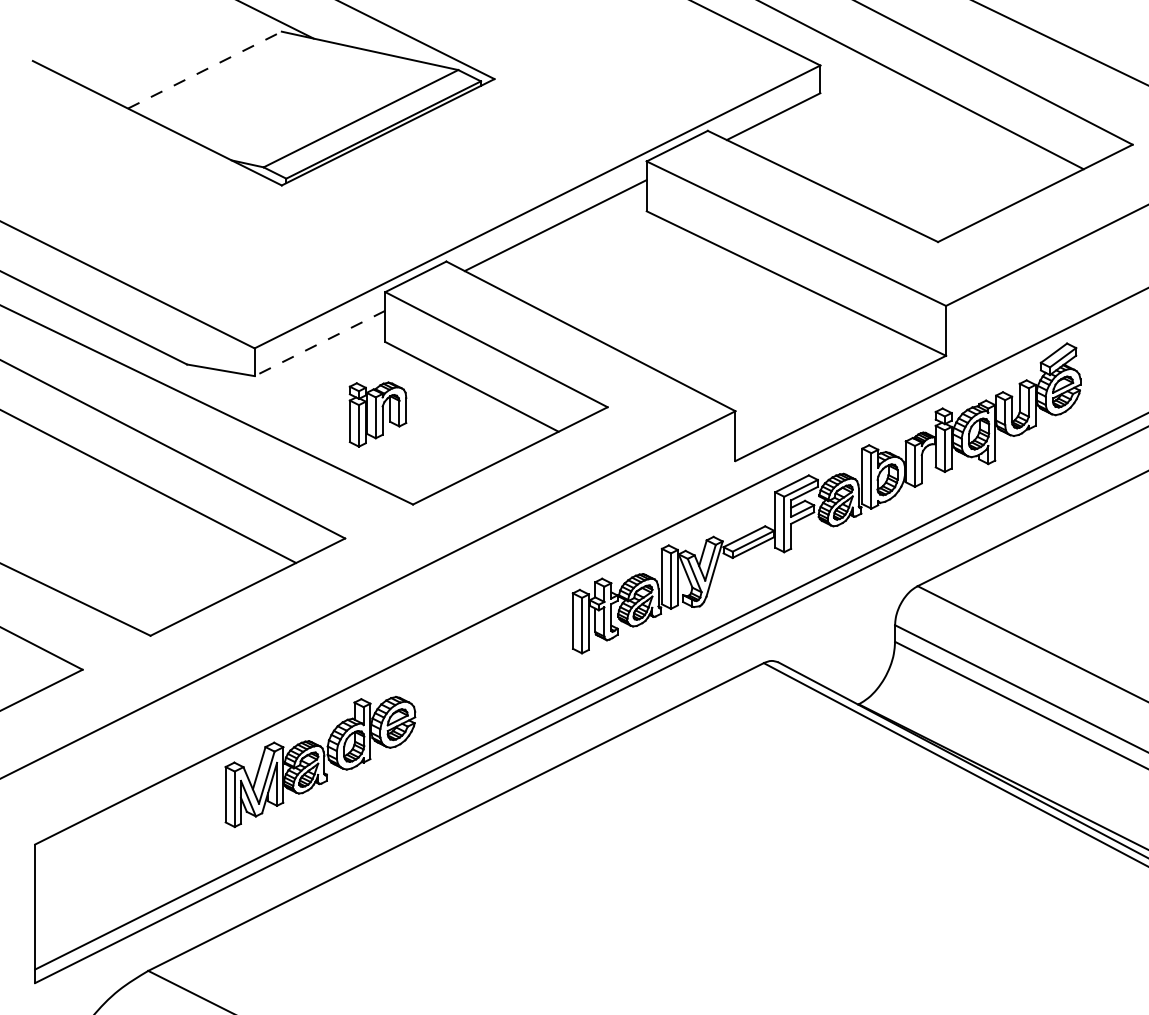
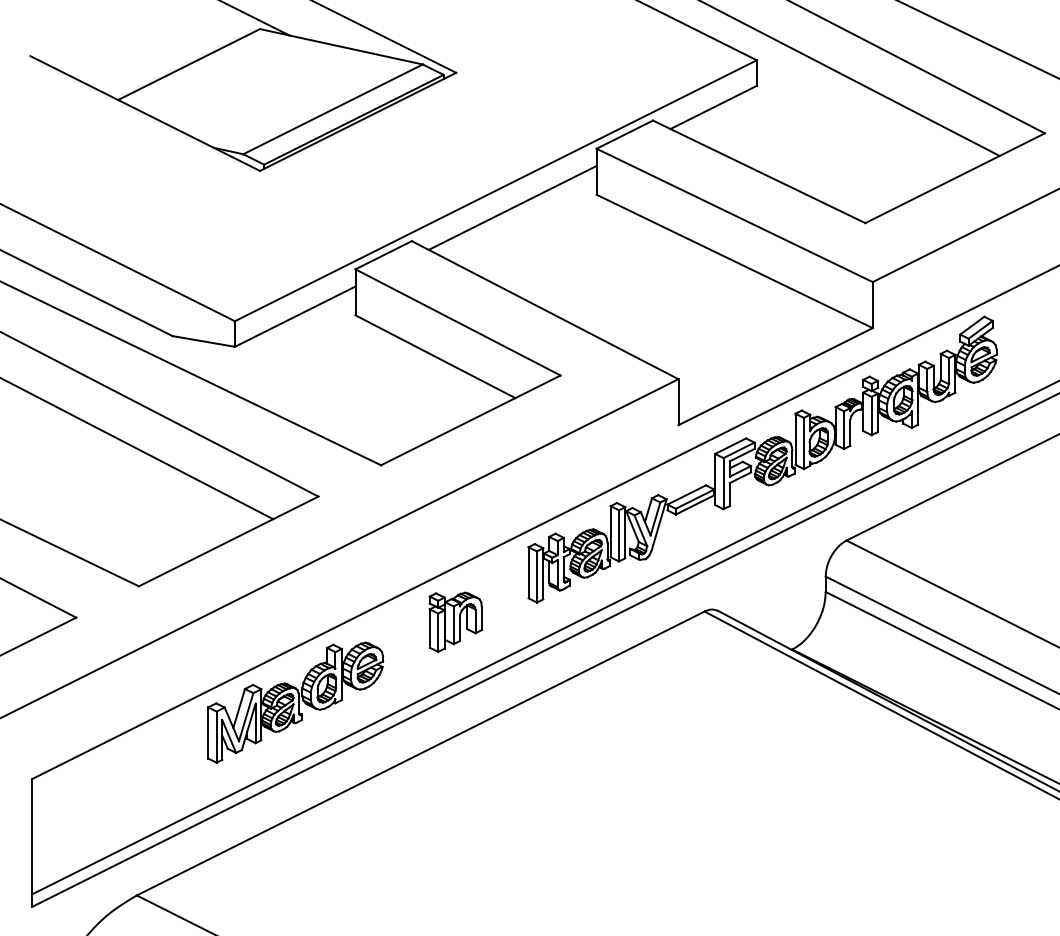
line: (205, 70) -> (189, 64), dashed -> solid
line: (319, 343) -> (294, 316), dashed -> solid
part: (377, 413) -> (455, 621), moved

